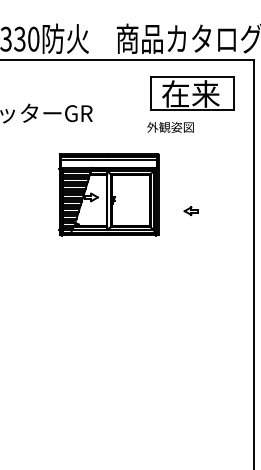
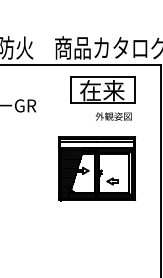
part: (192, 93) -> (103, 90), moved
text: (170, 126) -> (113, 115), moved
part: (108, 194) -> (96, 168), moved

